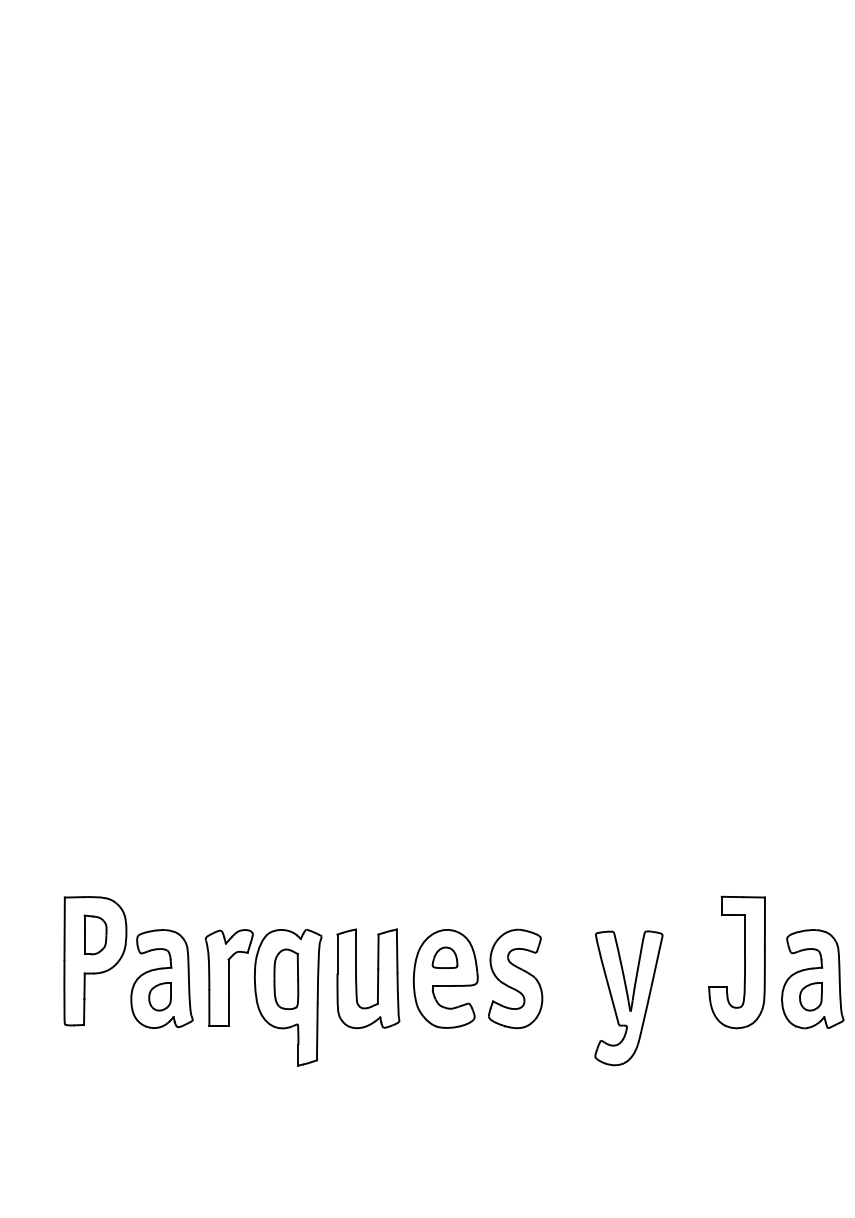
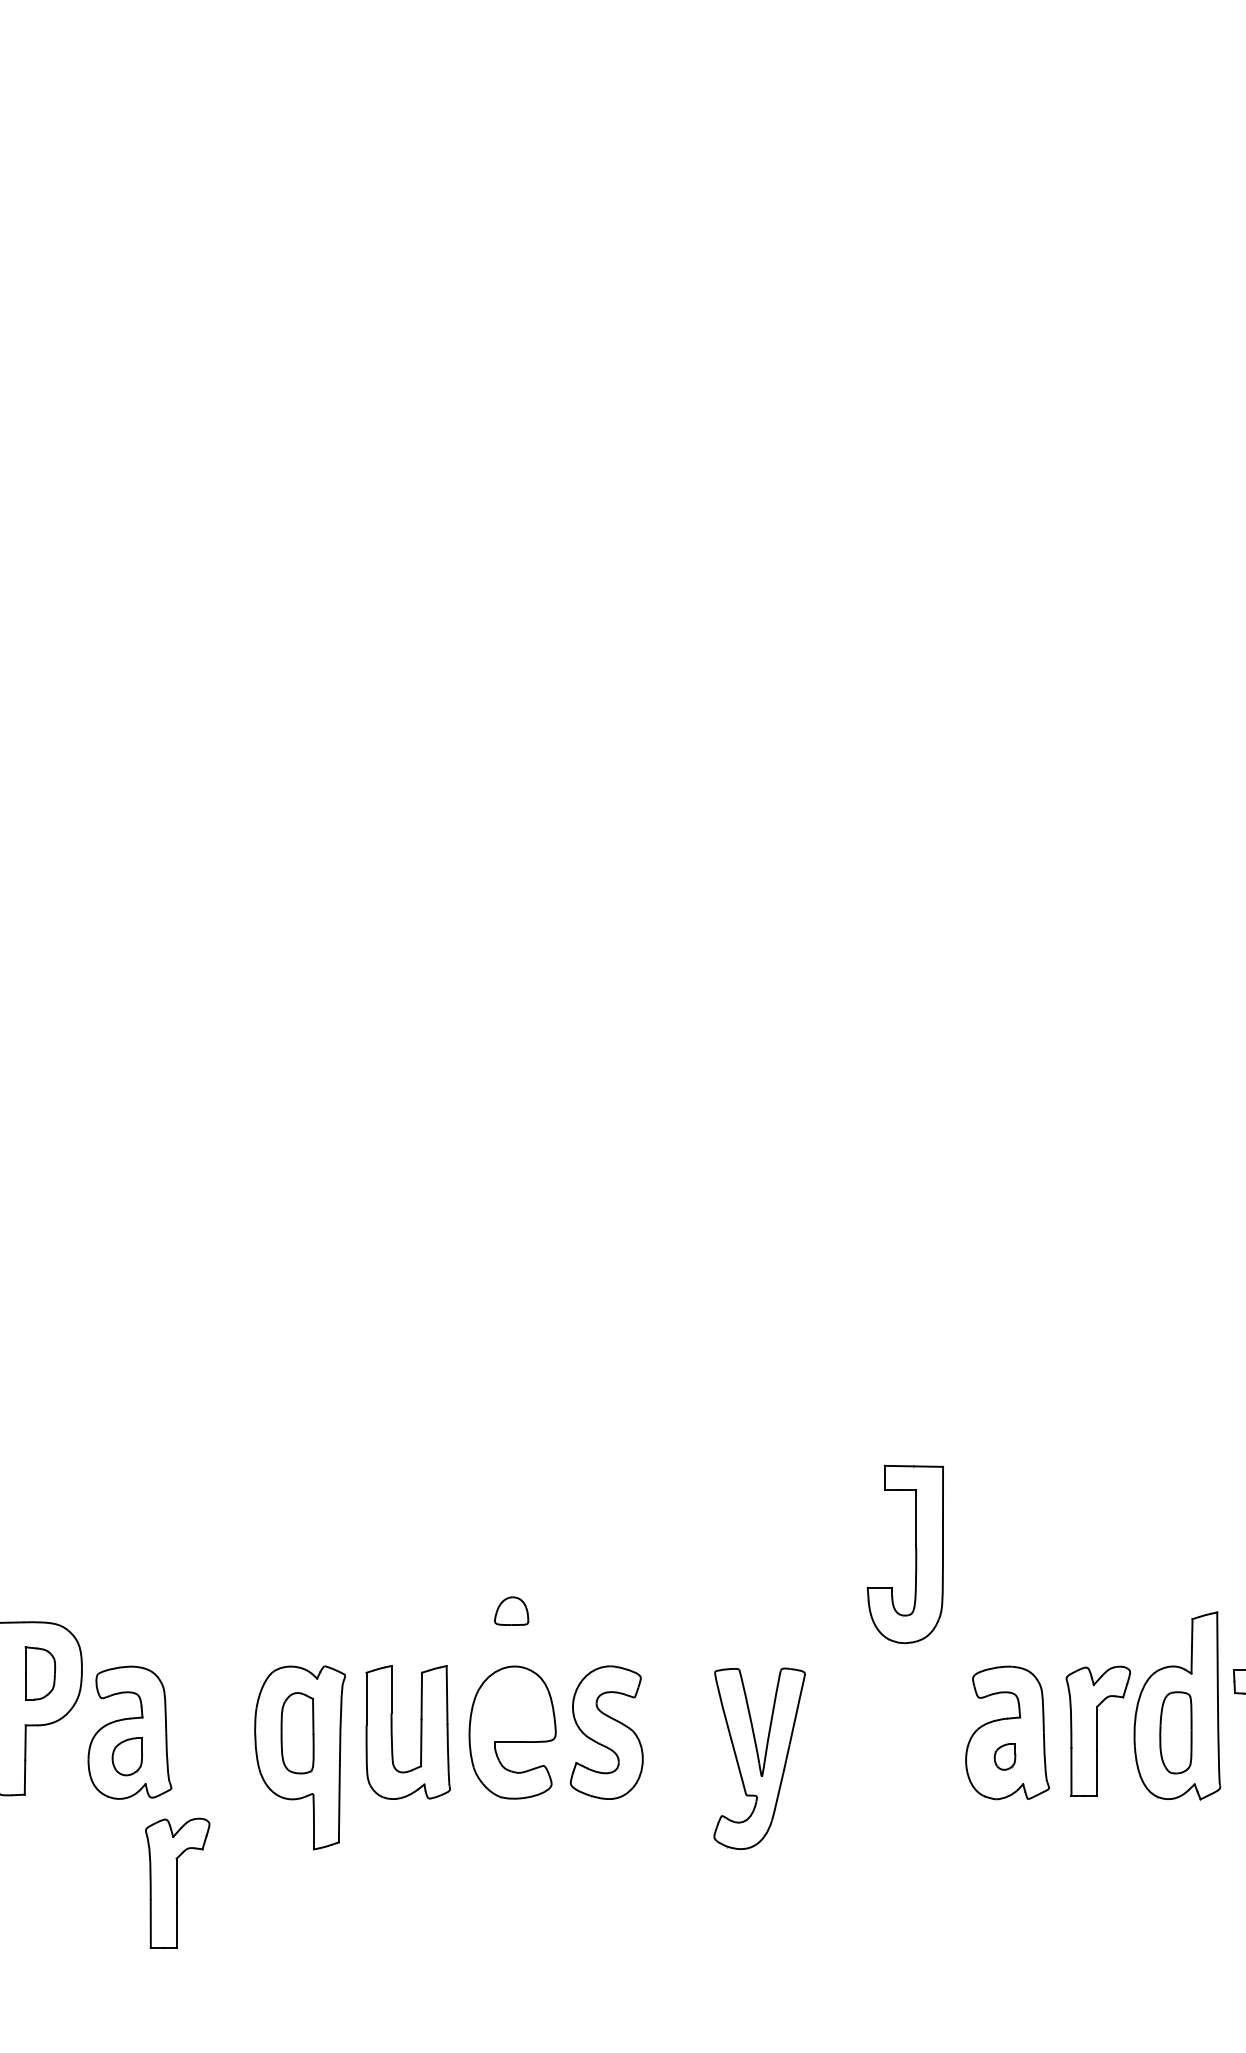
part: (444, 957) -> (511, 1610), moved
part: (744, 962) -> (915, 1554), moved
part: (229, 977) -> (177, 1882), moved
part: (810, 996) -> (1004, 1756), size x0.7

